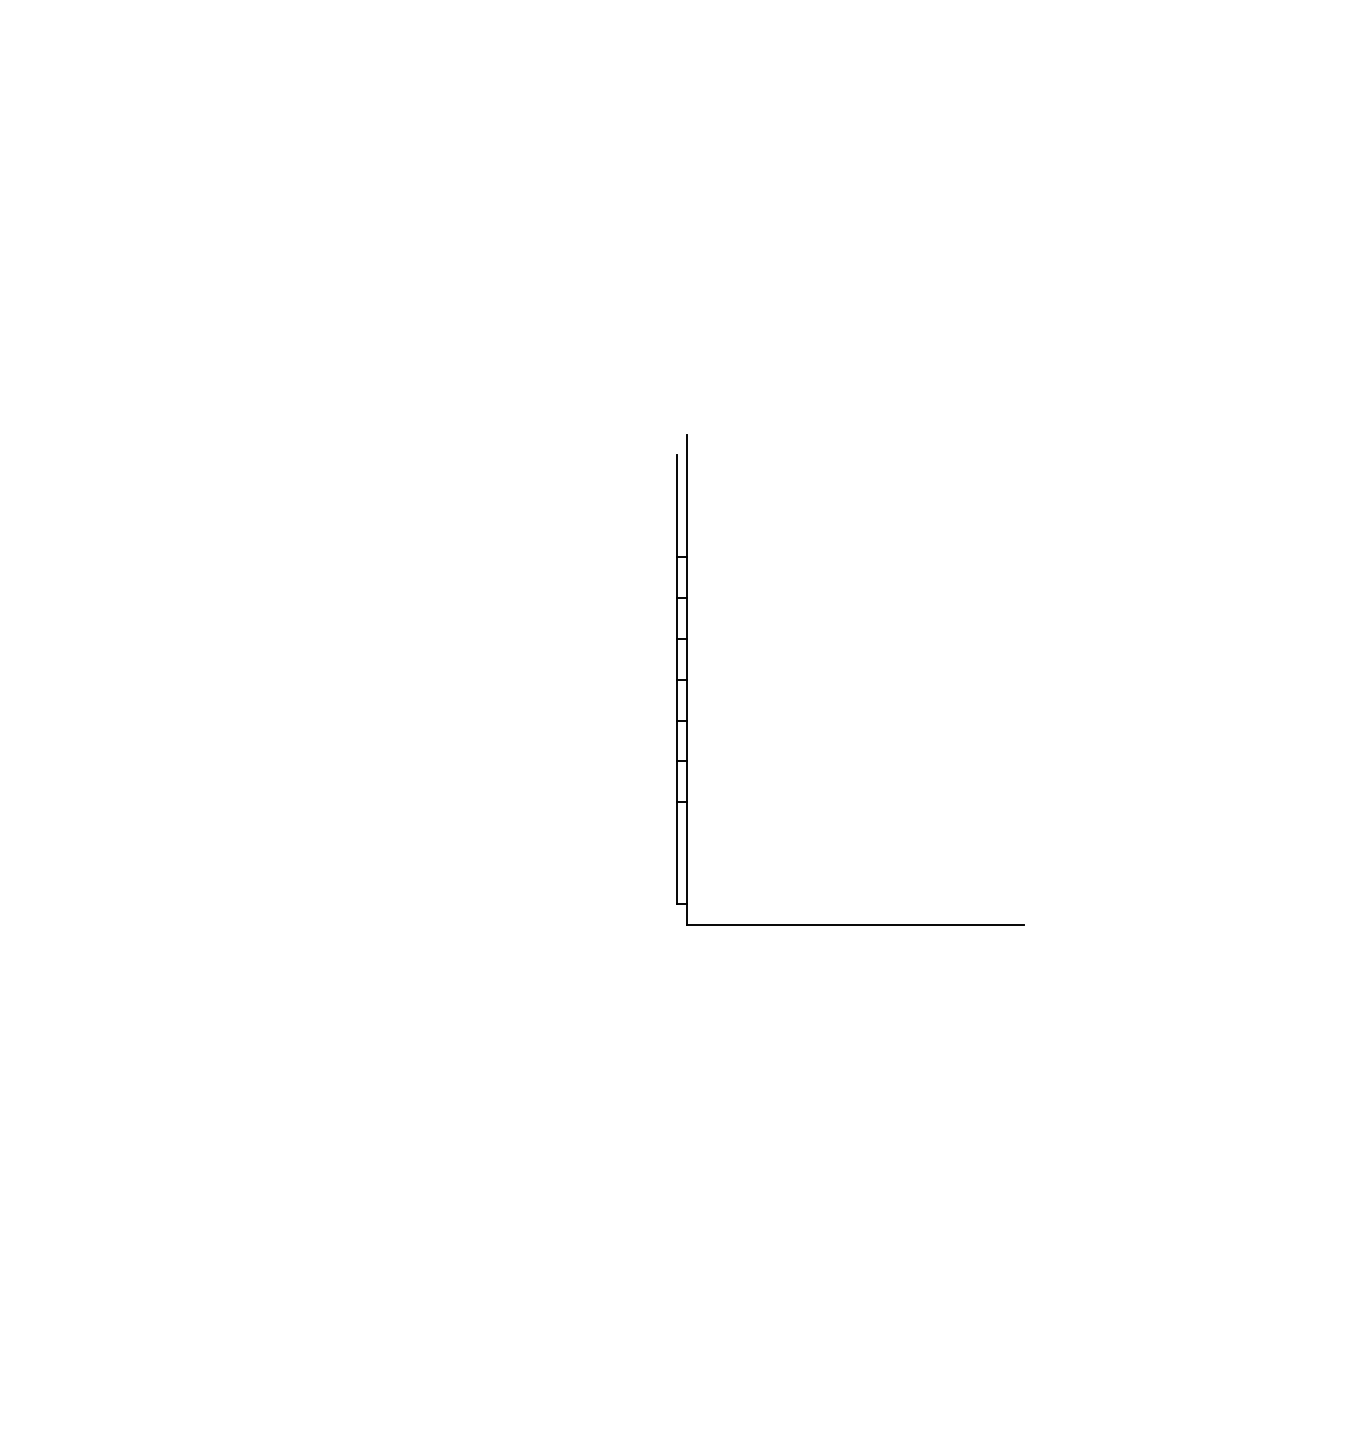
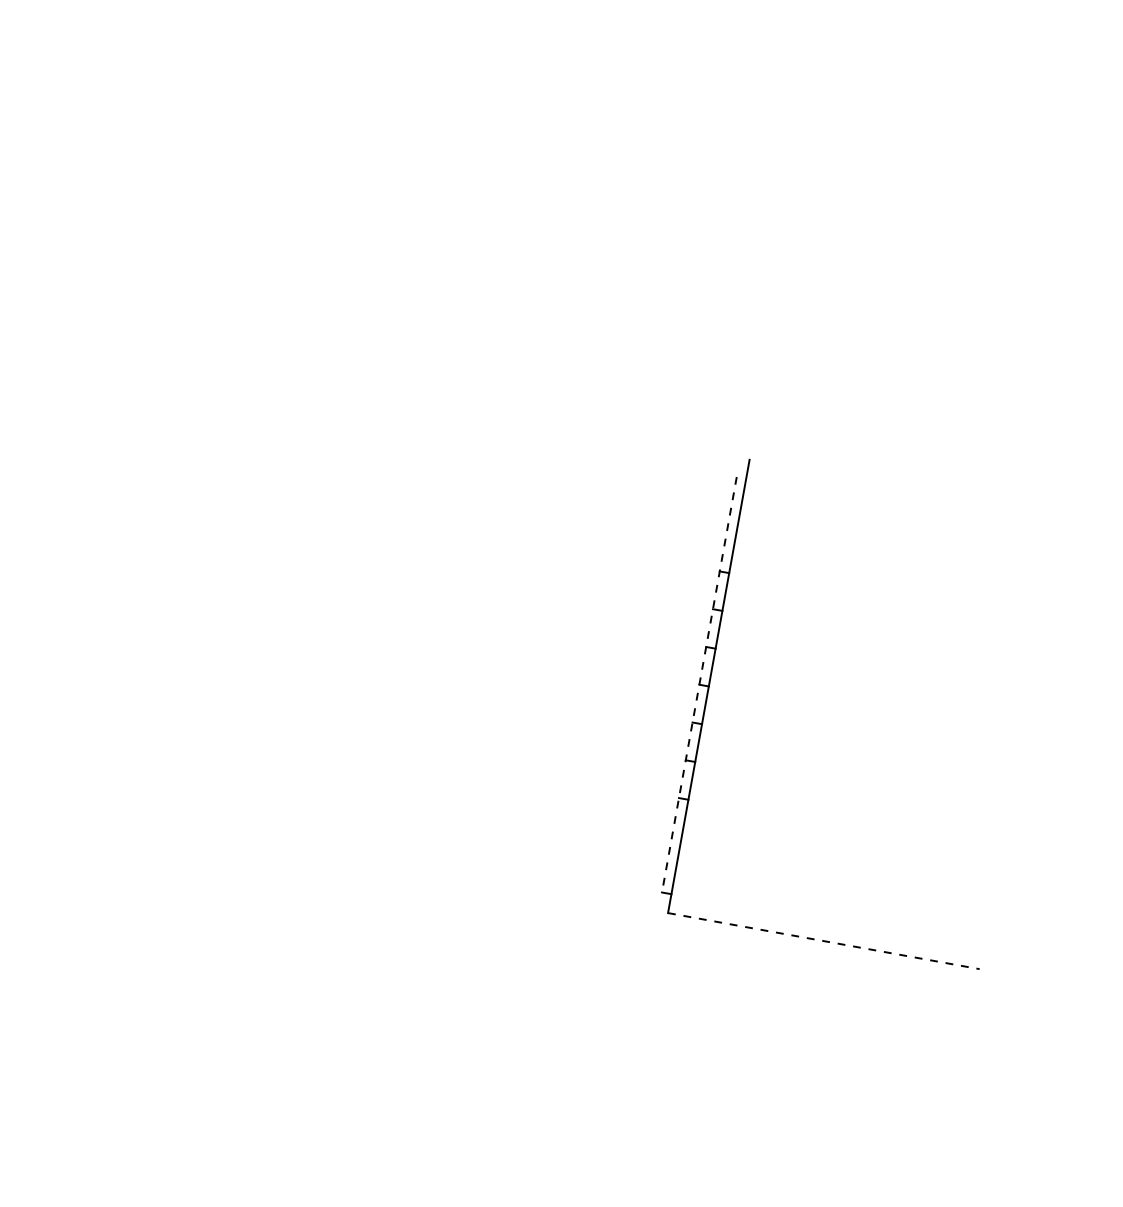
line: (676, 680) -> (698, 685), solid -> dashed
line: (855, 924) -> (823, 941), solid -> dashed

